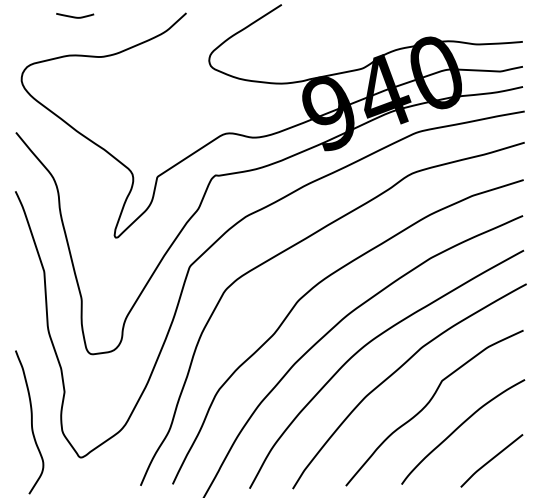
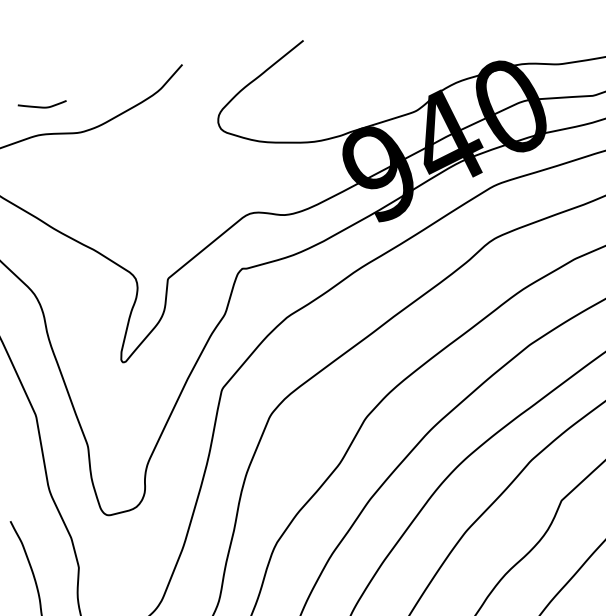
curve: (75, 16) -> (42, 106), moved

